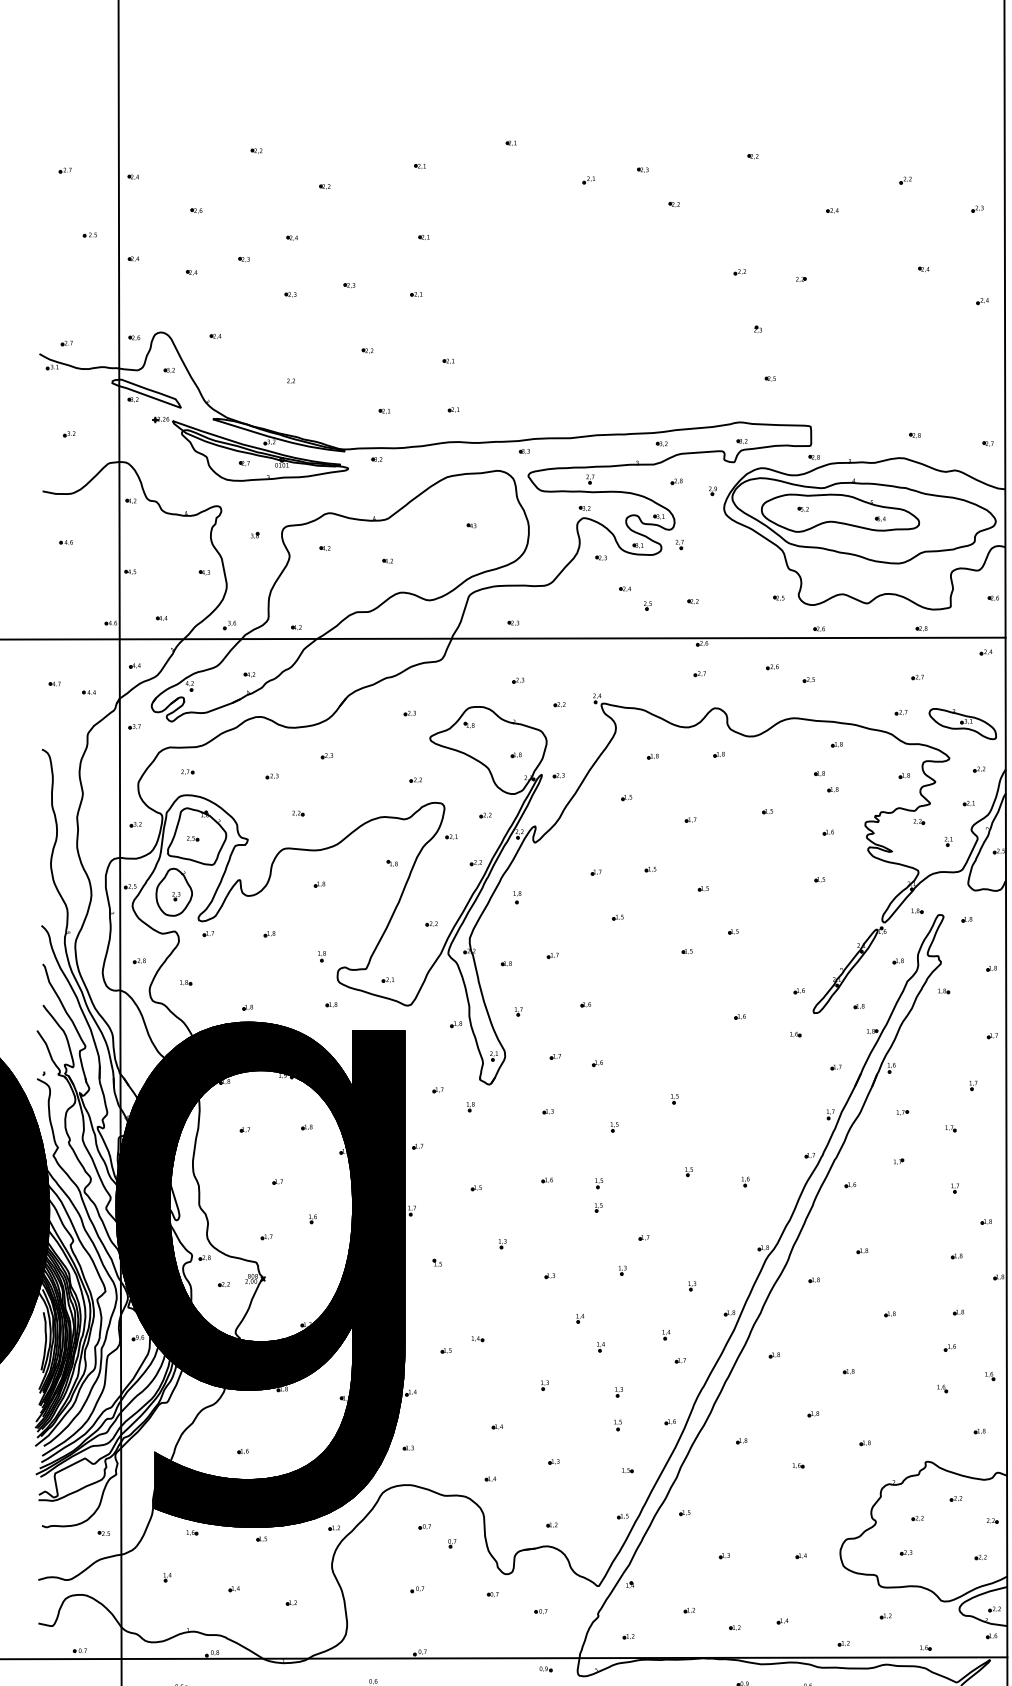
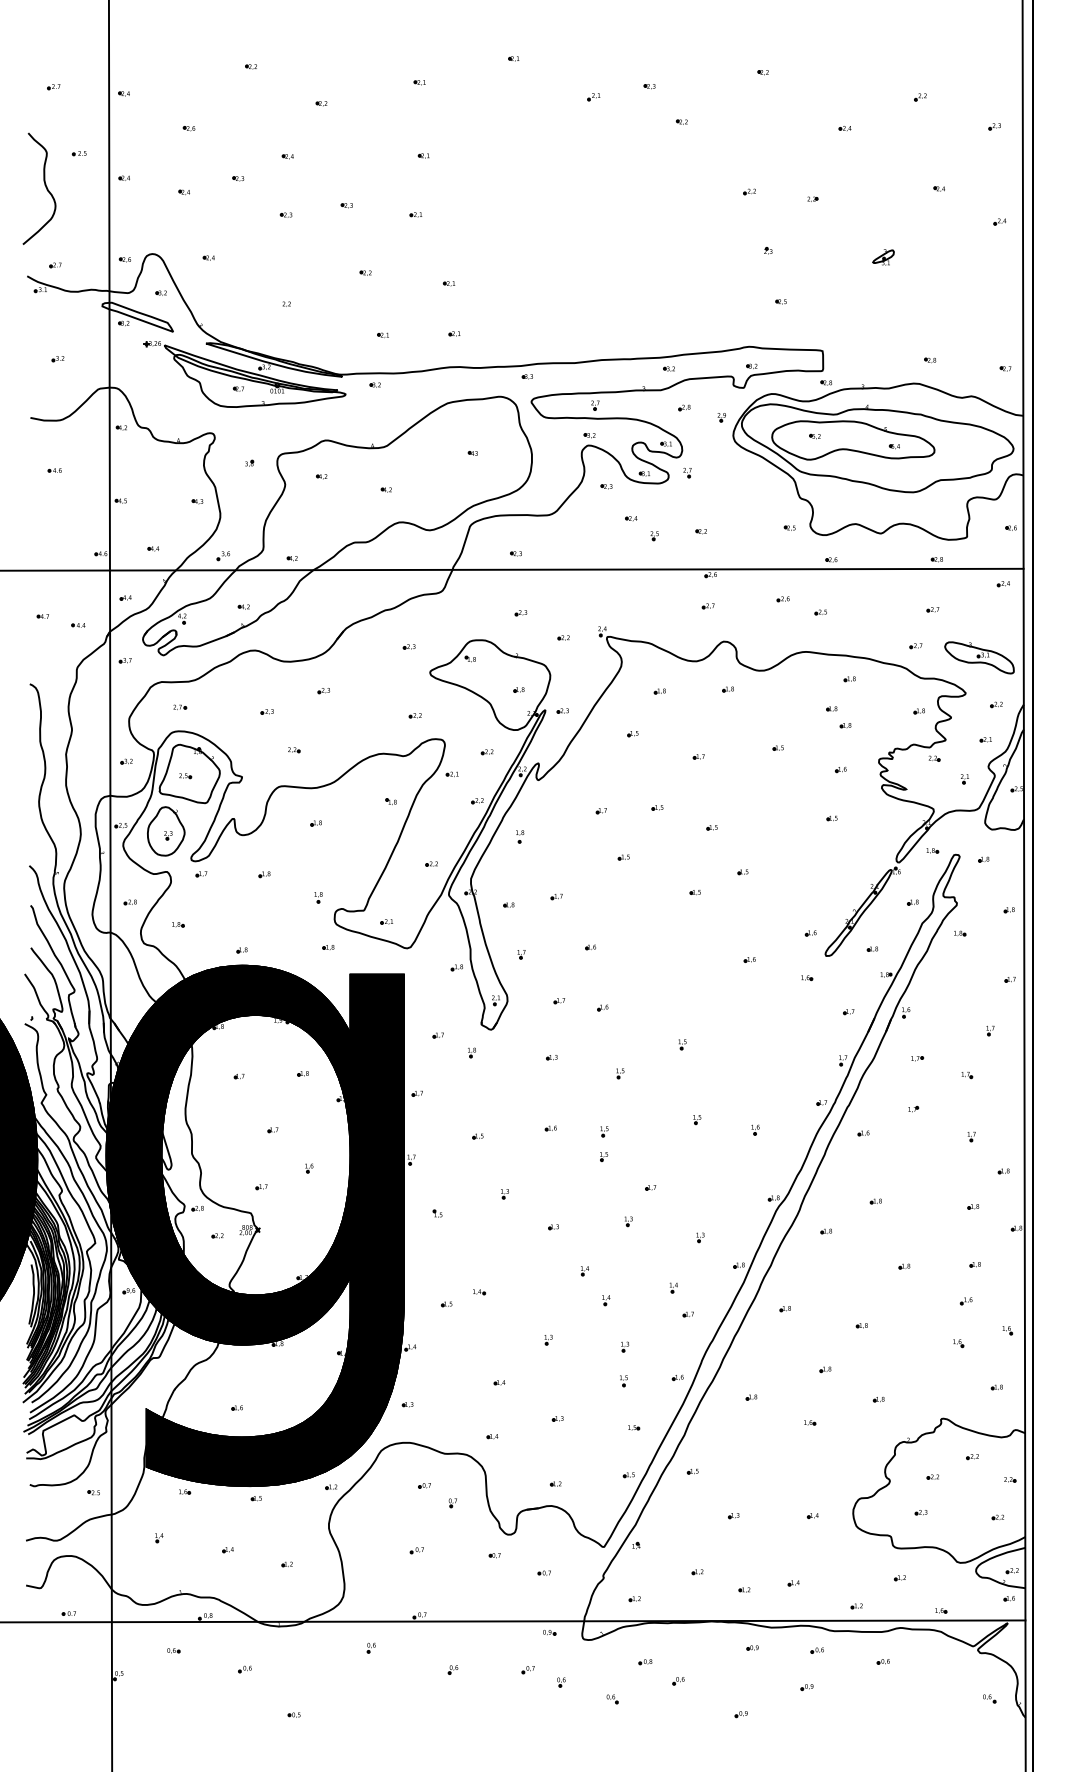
curve: (56, 266) -> (44, 185), added
part: (869, 335) -> (883, 257), added

